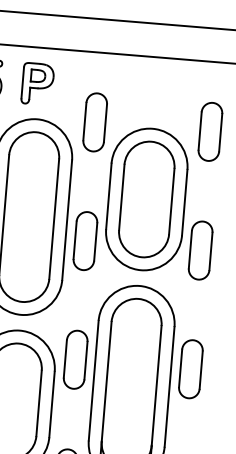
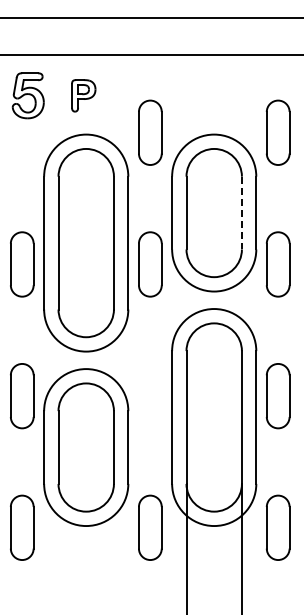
part: (37, 83) -> (83, 95), size x0.7
line: (171, 201) -> (241, 213), solid -> dashed
part: (75, 360) -> (150, 396), removed

